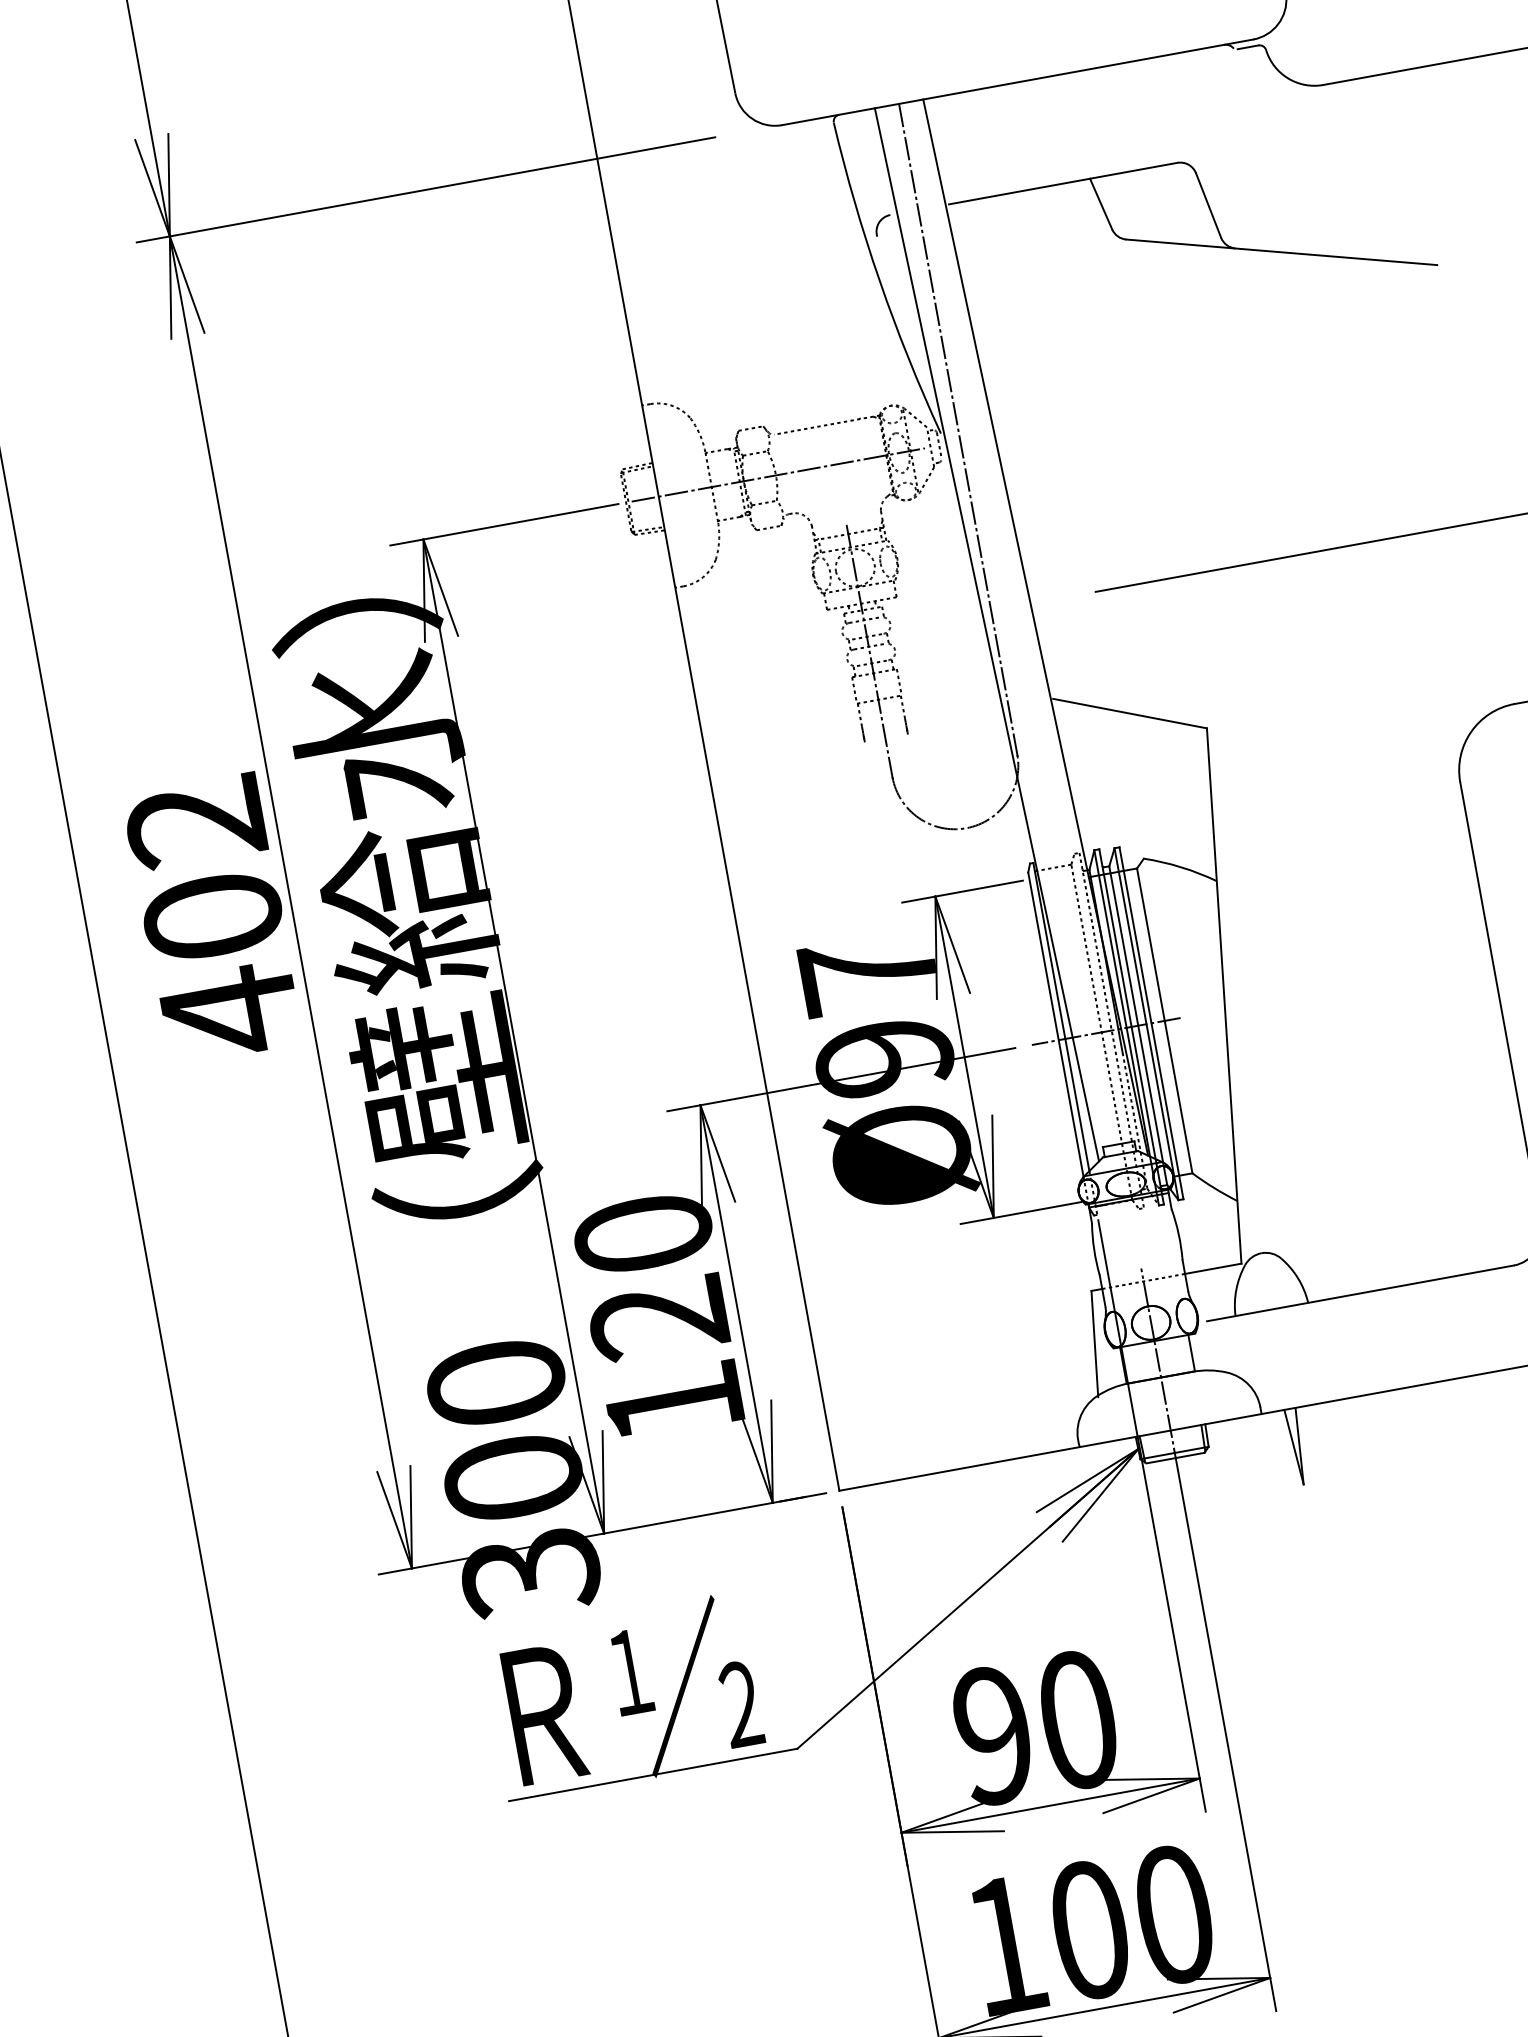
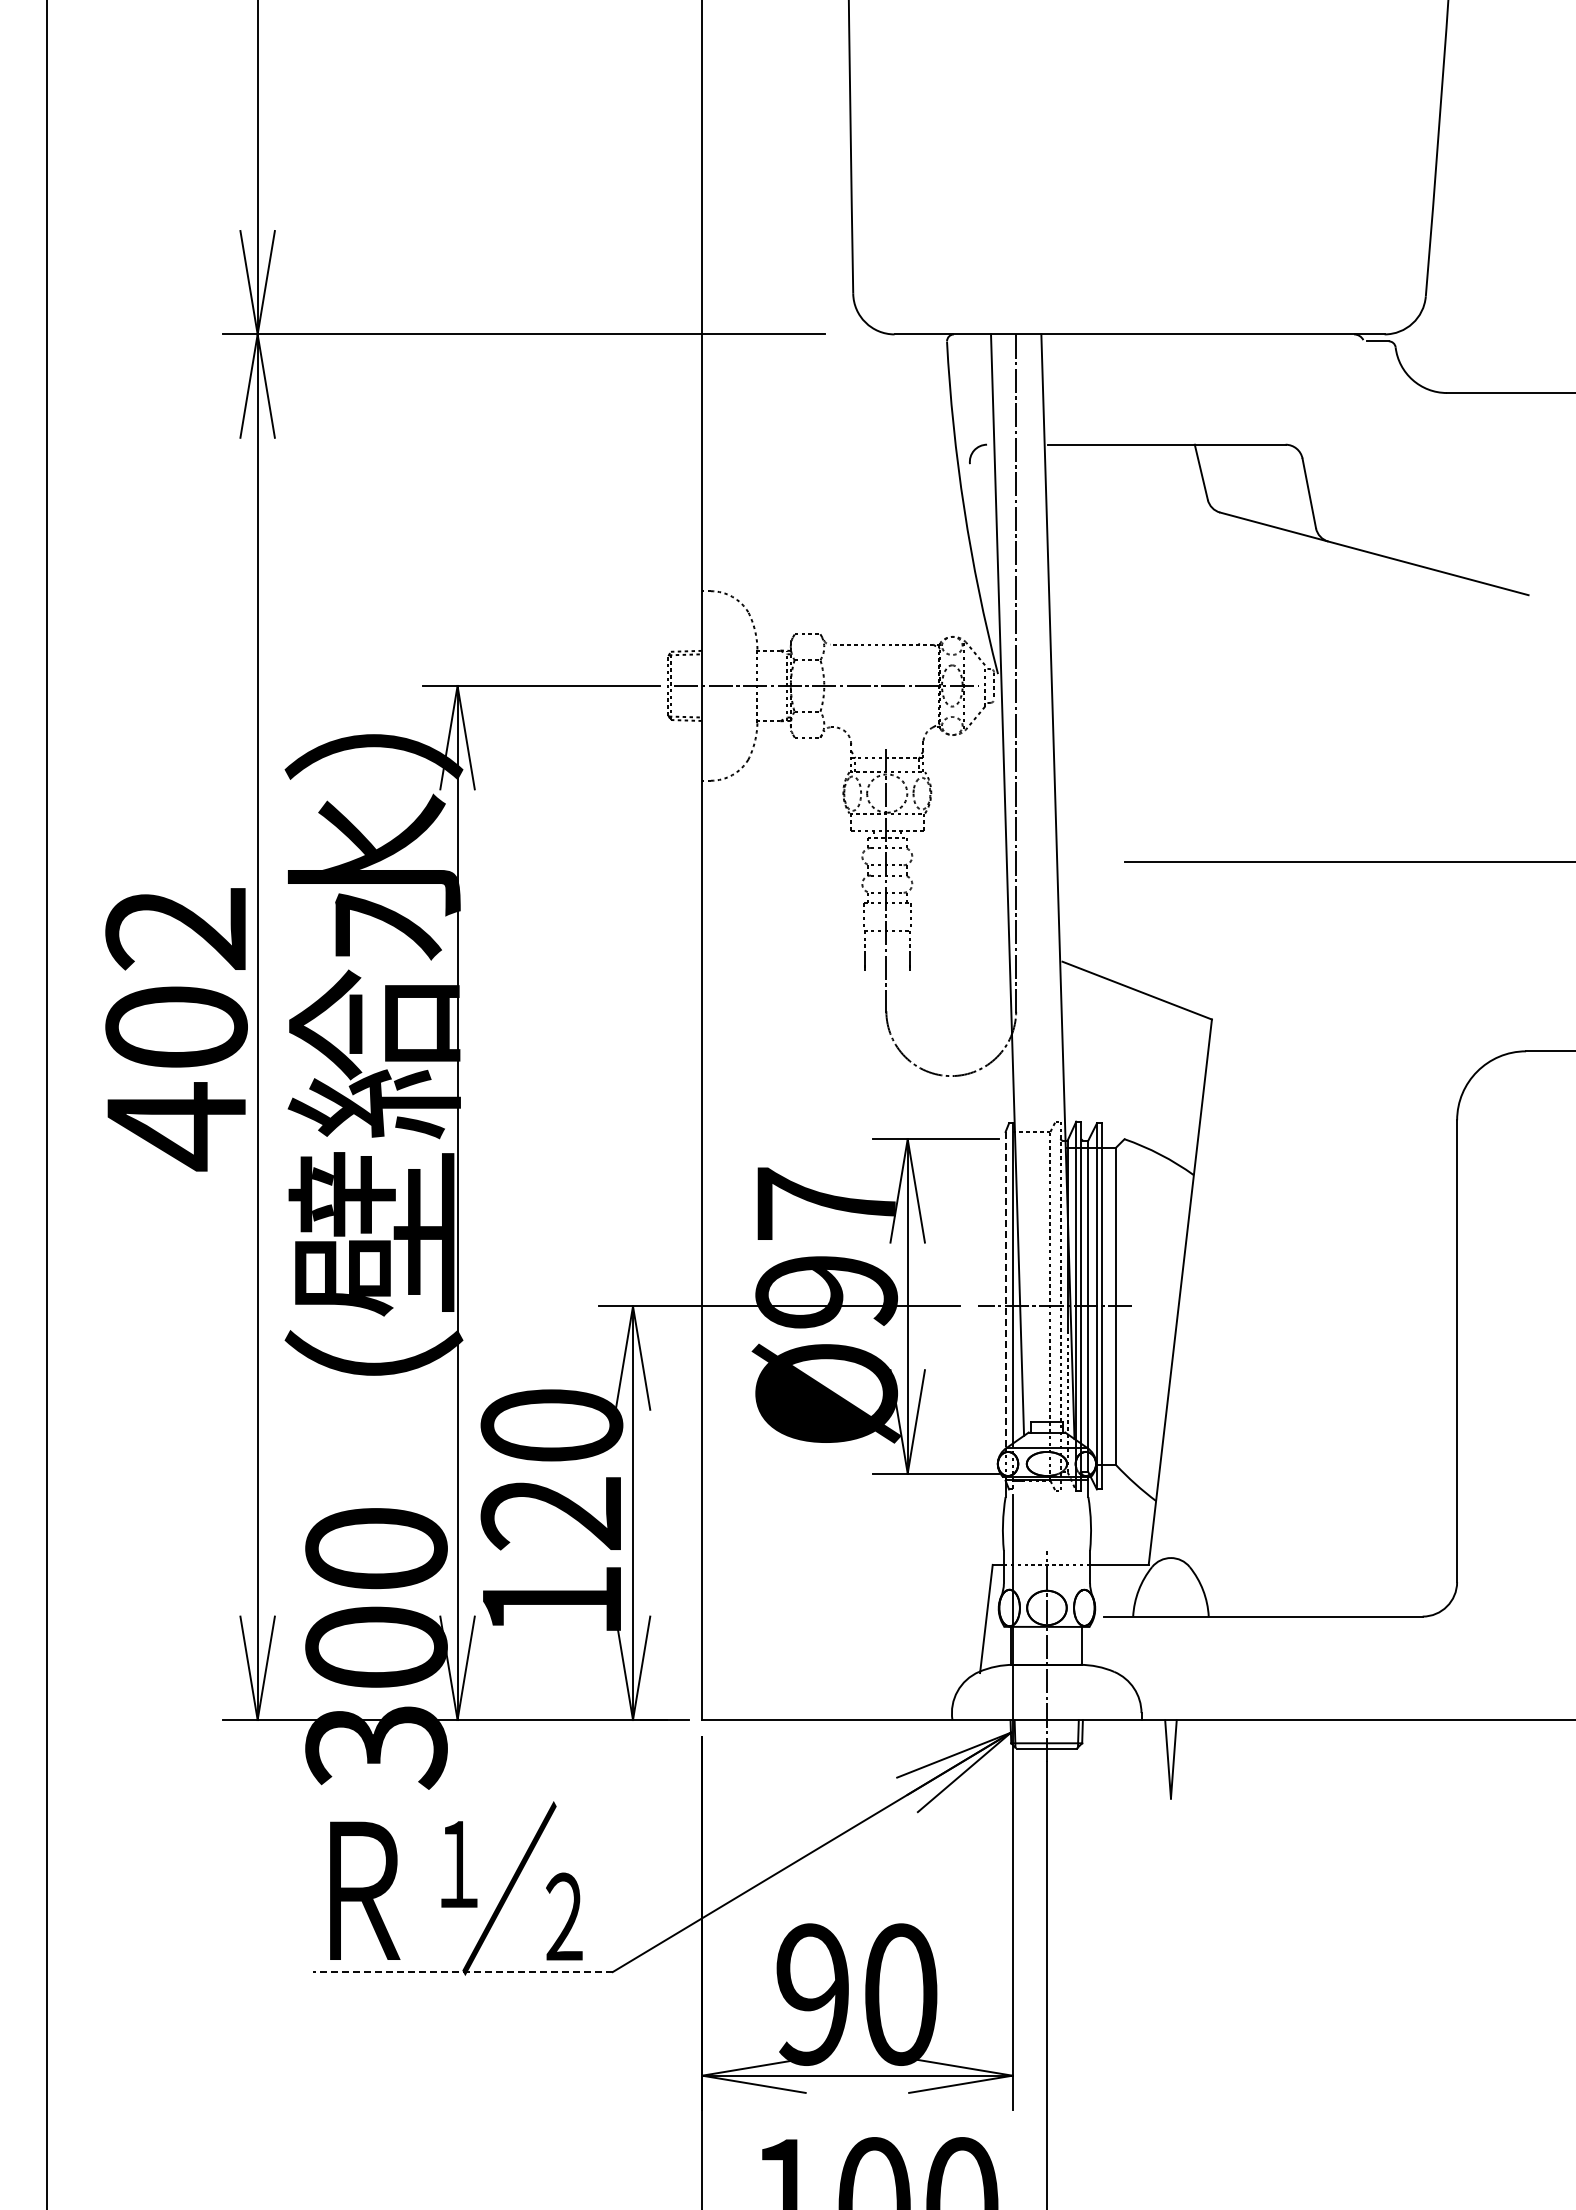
line: (1055, 1024) -> (1005, 1290), solid -> dashed
line: (652, 1775) -> (462, 1972), solid -> dashed

